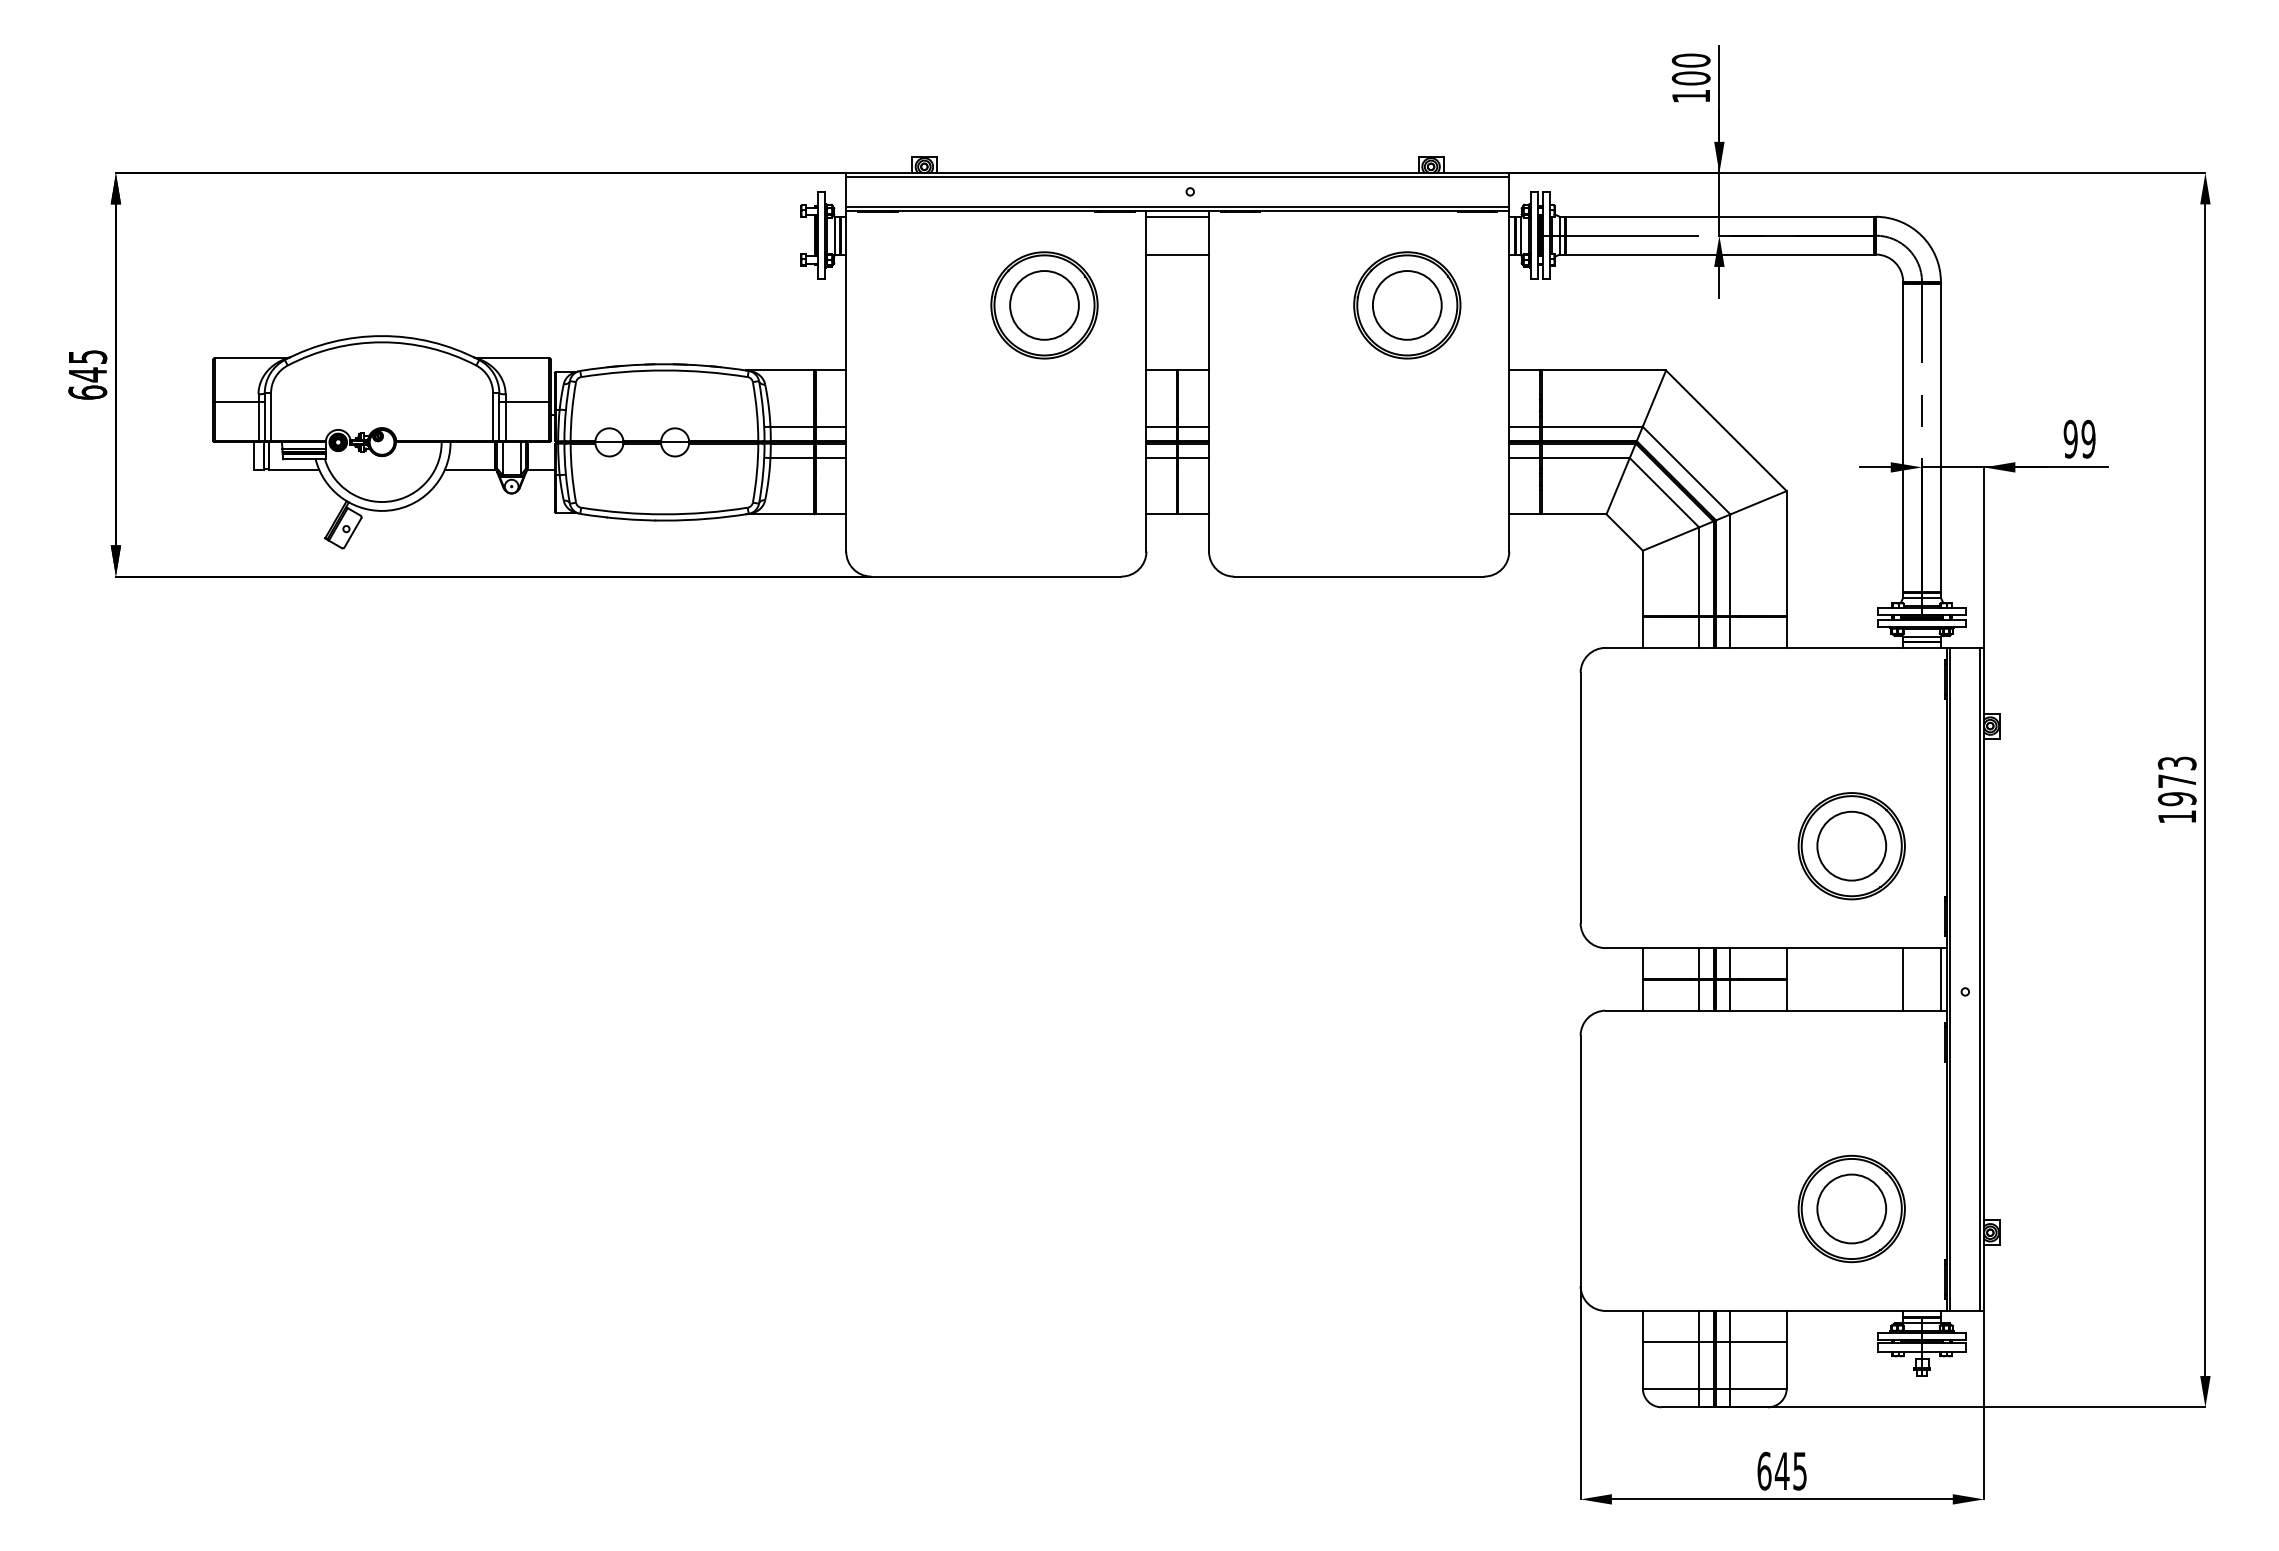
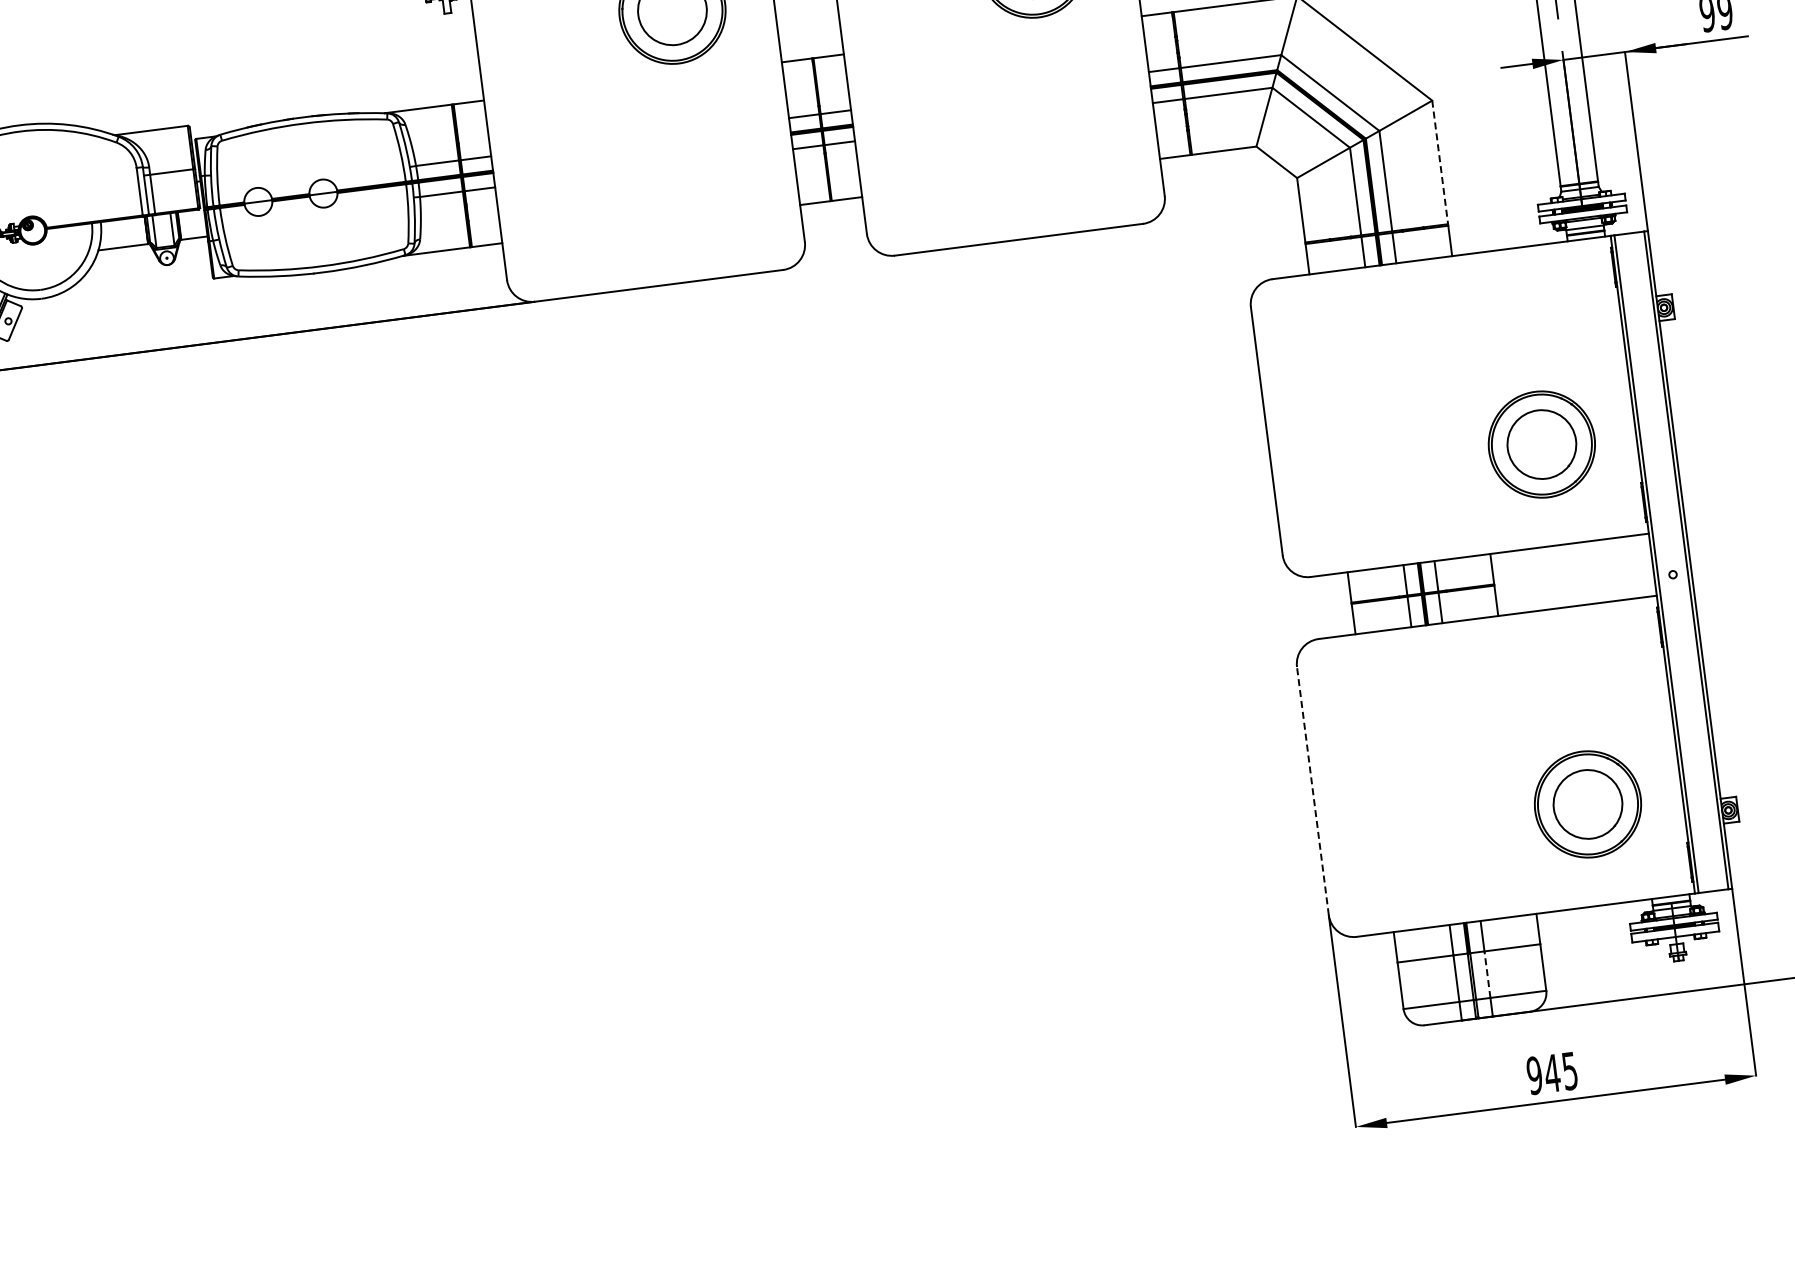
line: (1786, 553) -> (1439, 162), solid -> dashed
line: (1903, 979) -> (1610, 570), removed
line: (1940, 979) -> (1646, 565), removed
line: (1580, 1160) -> (1312, 790), solid -> dashed
line: (1730, 1364) -> (1487, 974), solid -> dashed
text: (1764, 1470) -> (1534, 1074), 645 -> 945

